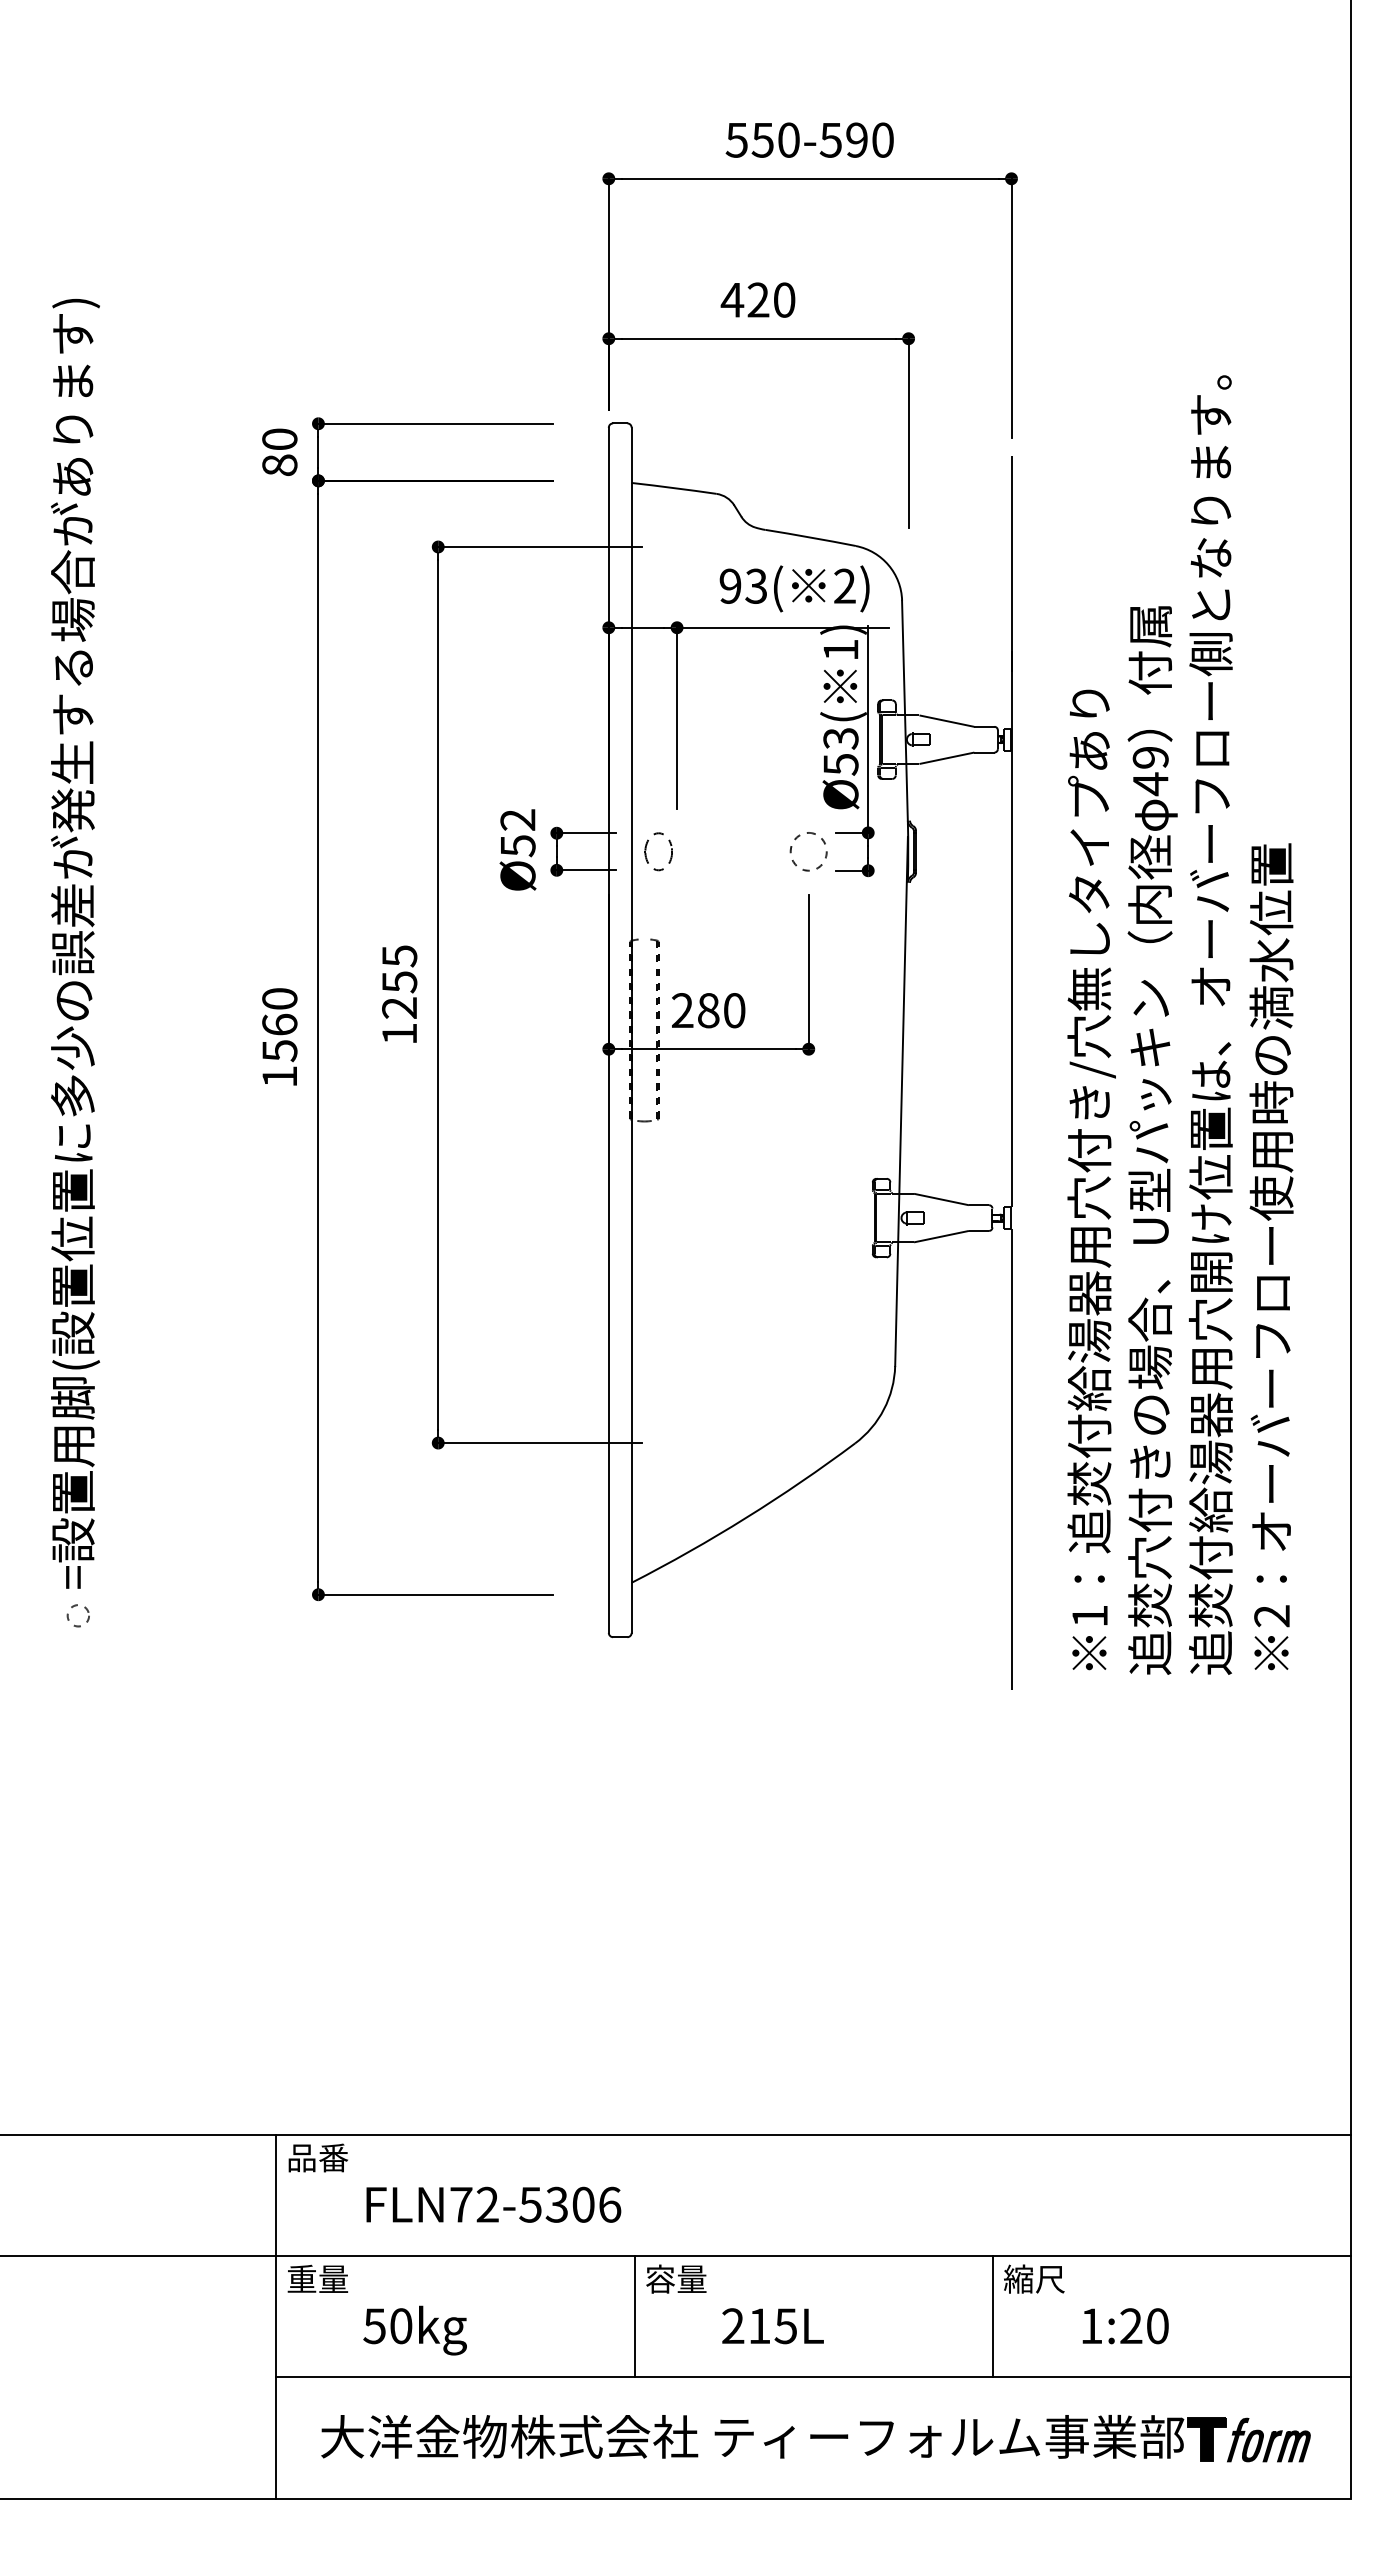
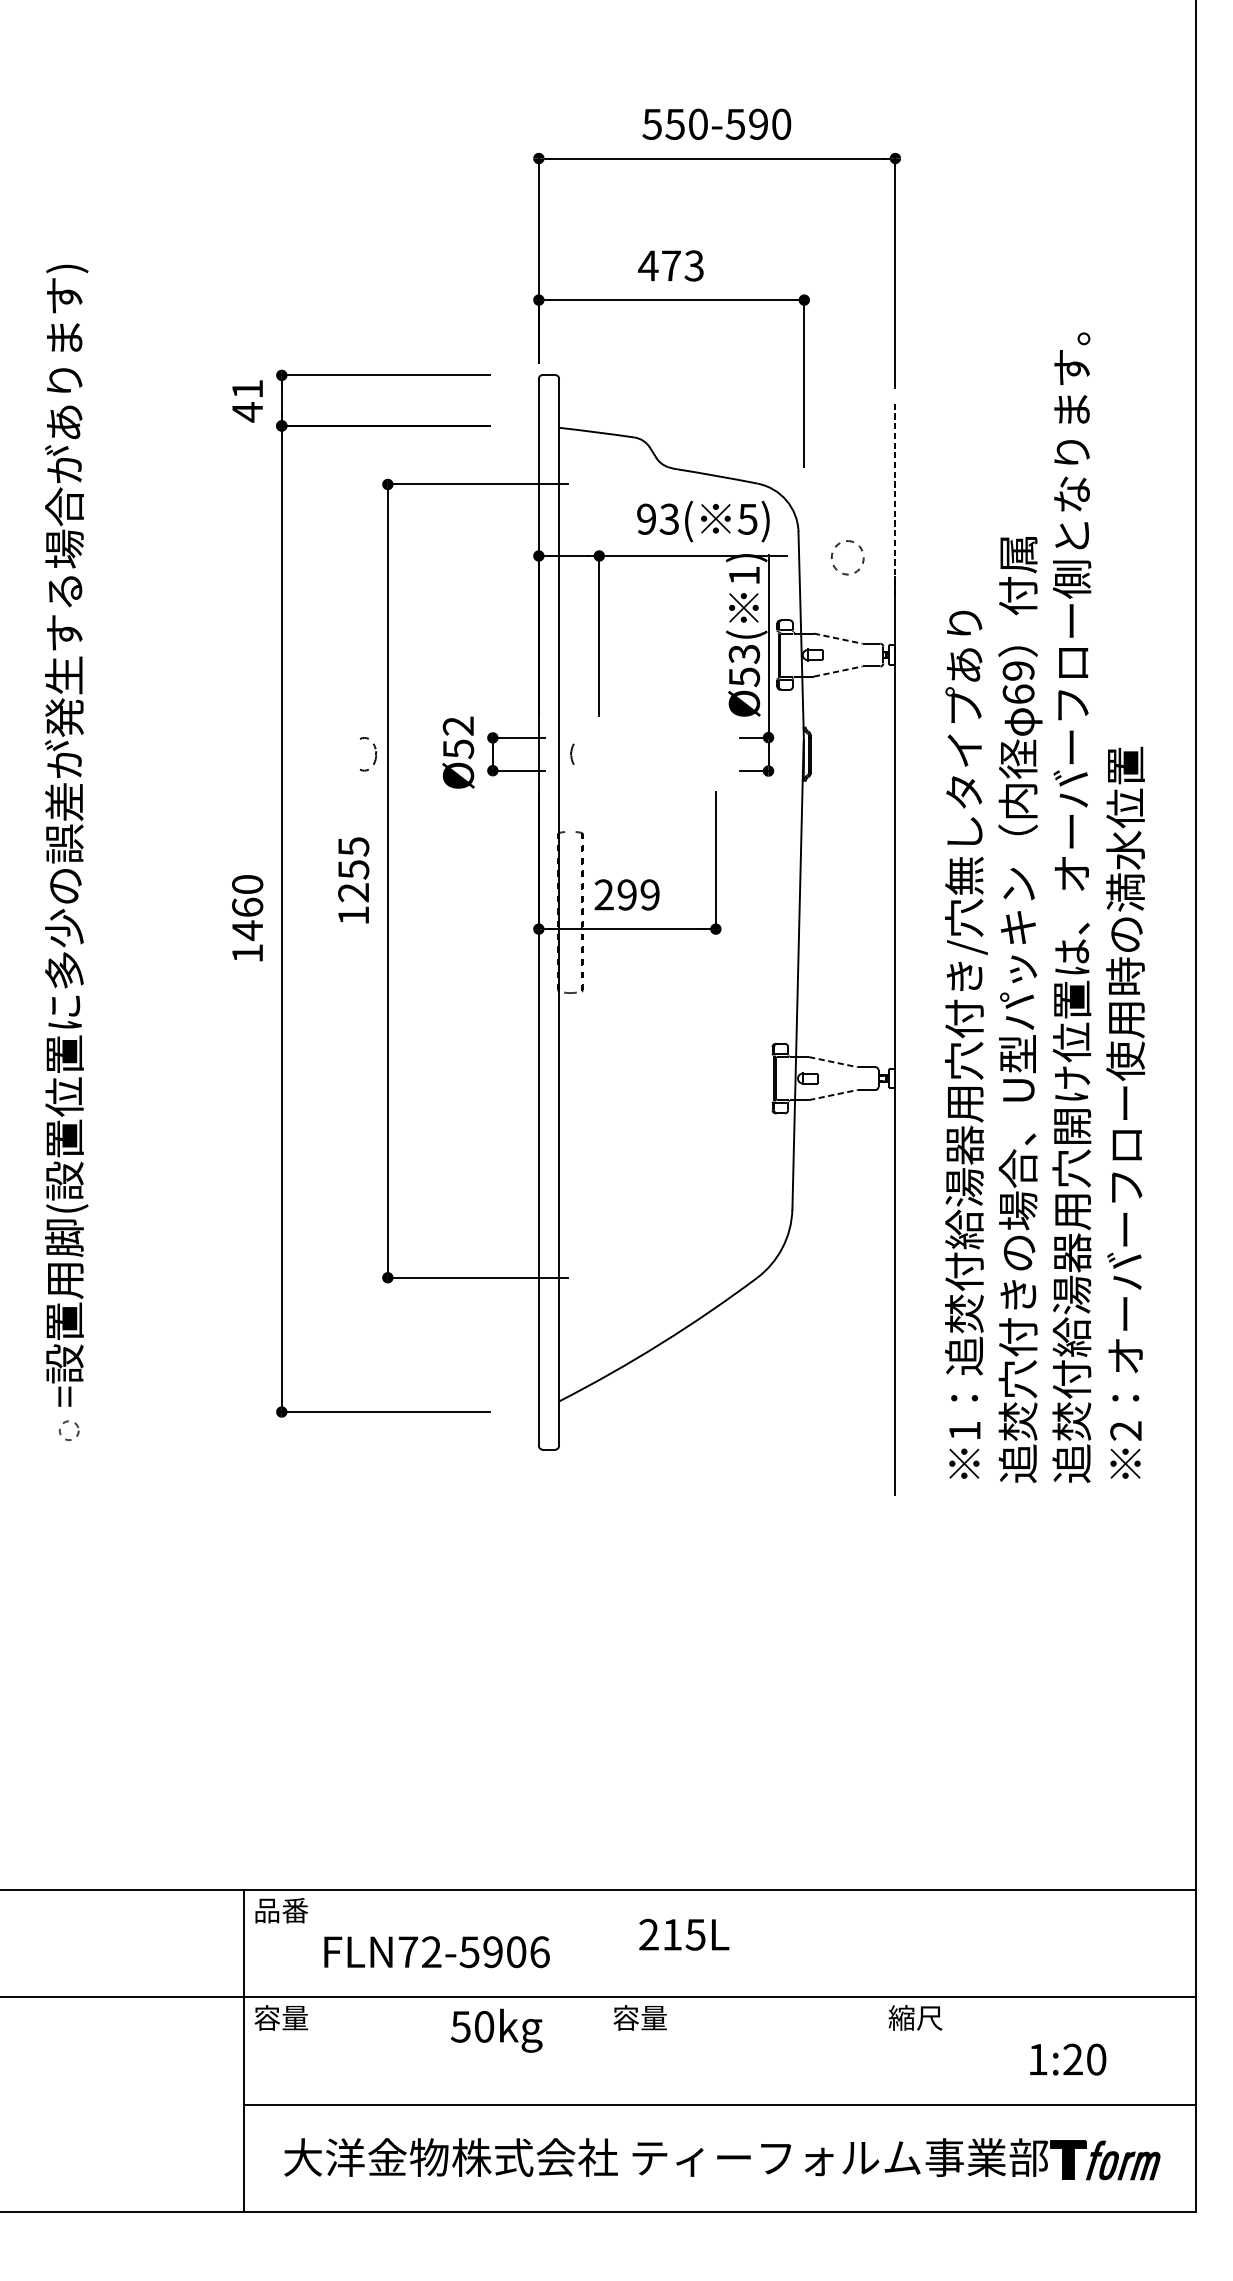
text: (771, 299) -> (682, 265), 420 -> 473
text: (279, 452) -> (247, 400), 80 -> 41
line: (1011, 563) -> (895, 499), solid -> dashed
text: (844, 585) -> (747, 518), 2) -> 5)
line: (947, 721) -> (838, 638), solid -> dashed
line: (947, 758) -> (838, 671), solid -> dashed
text: (1150, 784) -> (1018, 694), 49 -> 69
part: (792, 847) -> (833, 553), moved
part: (671, 851) -> (375, 754), moved
text: (721, 1010) -> (638, 894), 280 -> 299
text: (279, 1050) -> (247, 930), 1560 -> 1460
line: (941, 1199) -> (833, 1062), solid -> dashed
line: (941, 1236) -> (833, 1094), solid -> dashed
text: (556, 2204) -> (492, 1951), FLN72-5306 -> FLN72-5906
text: (301, 2278) -> (266, 2017), 重量 -> 容量
text: (676, 2278) -> (640, 2017), moved
line: (634, 2316) -> (561, 2051), removed
line: (992, 2316) -> (878, 2051), removed
text: (772, 2326) -> (683, 1935), moved
text: (1125, 2326) -> (1068, 2059), moved
text: (414, 2330) -> (496, 2030), moved

